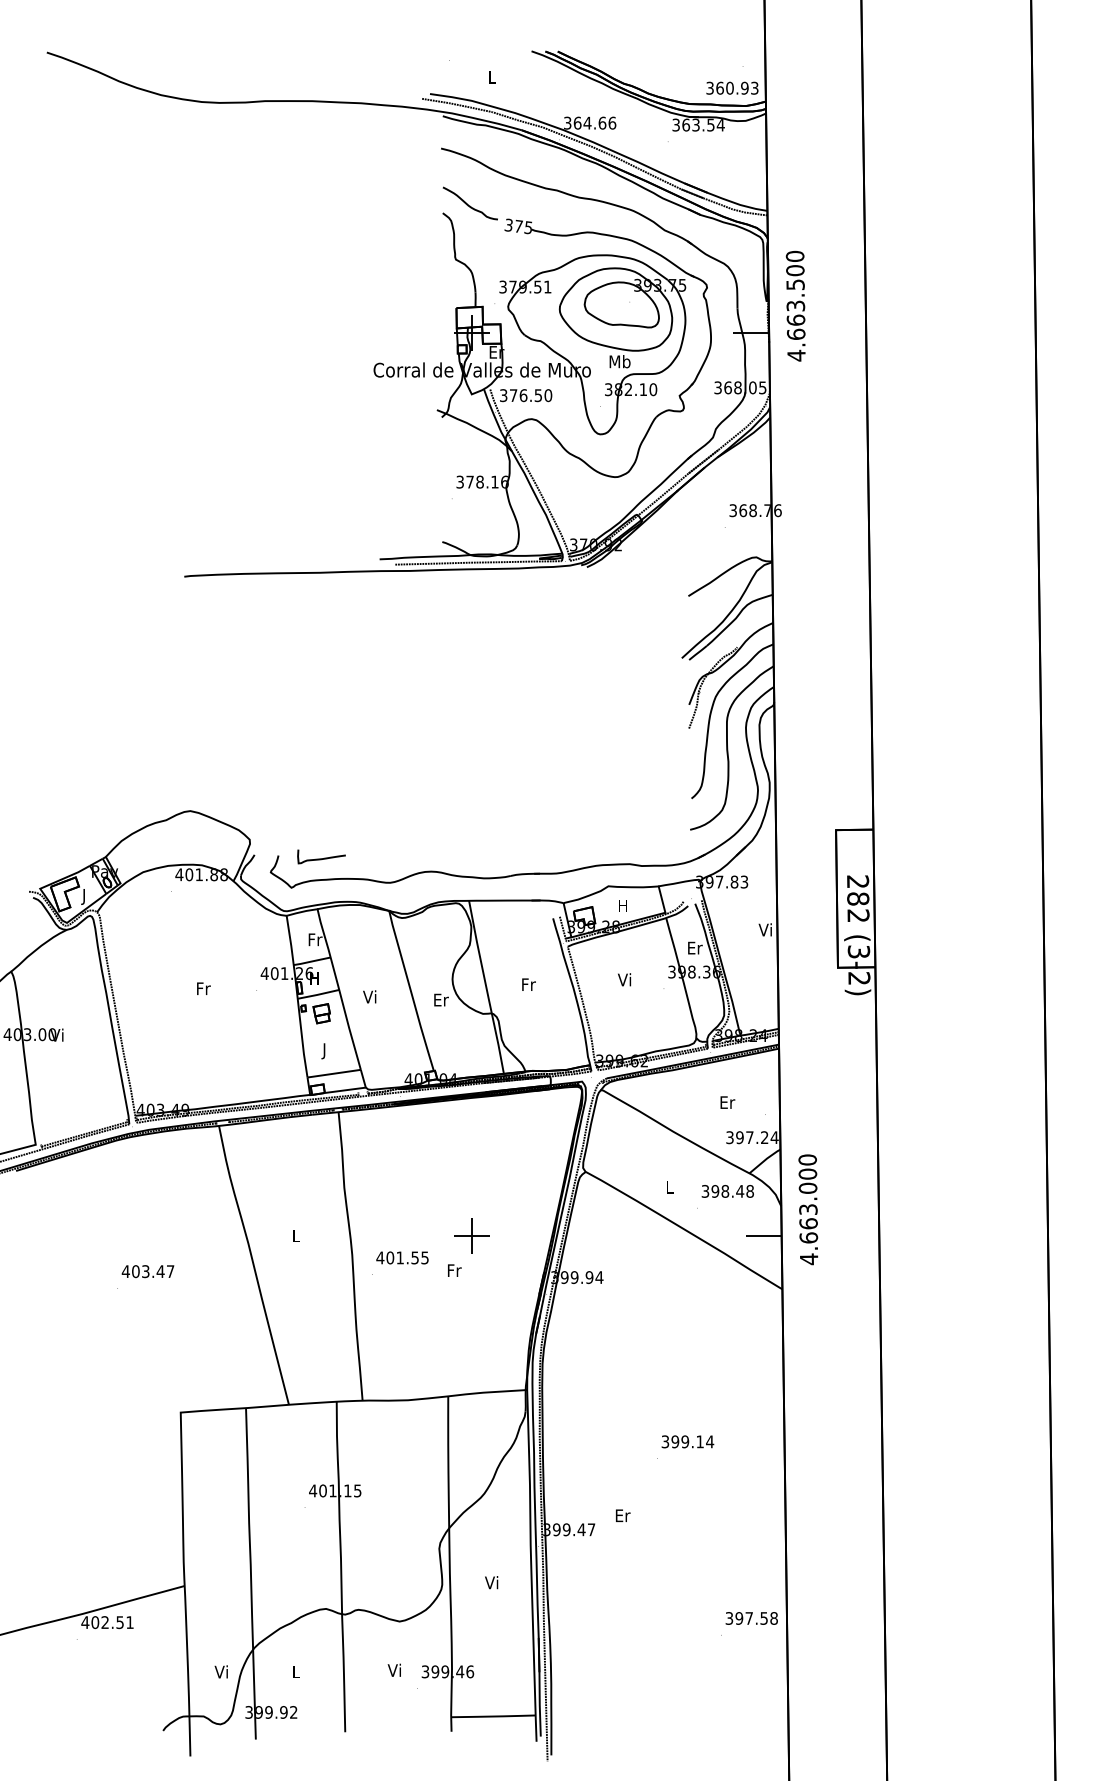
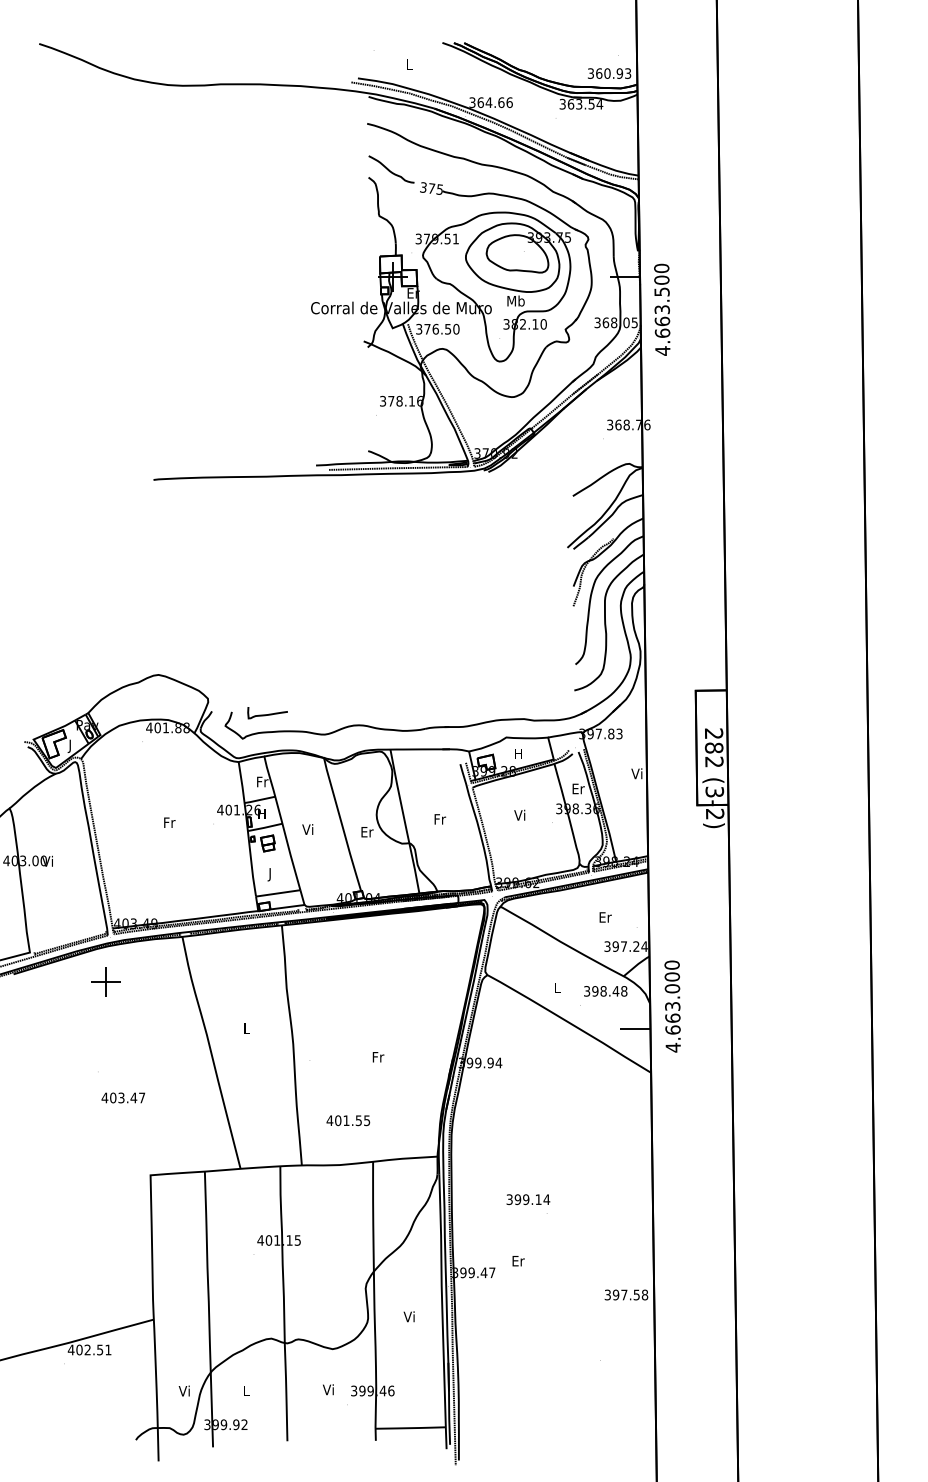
text: (795, 305) -> (661, 309), moved
part: (471, 1235) -> (105, 981), moved
text: (402, 1257) -> (348, 1120), moved
text: (147, 1271) -> (122, 1097), moved
text: (687, 1441) -> (528, 1199), moved
text: (751, 1618) -> (626, 1295), moved

